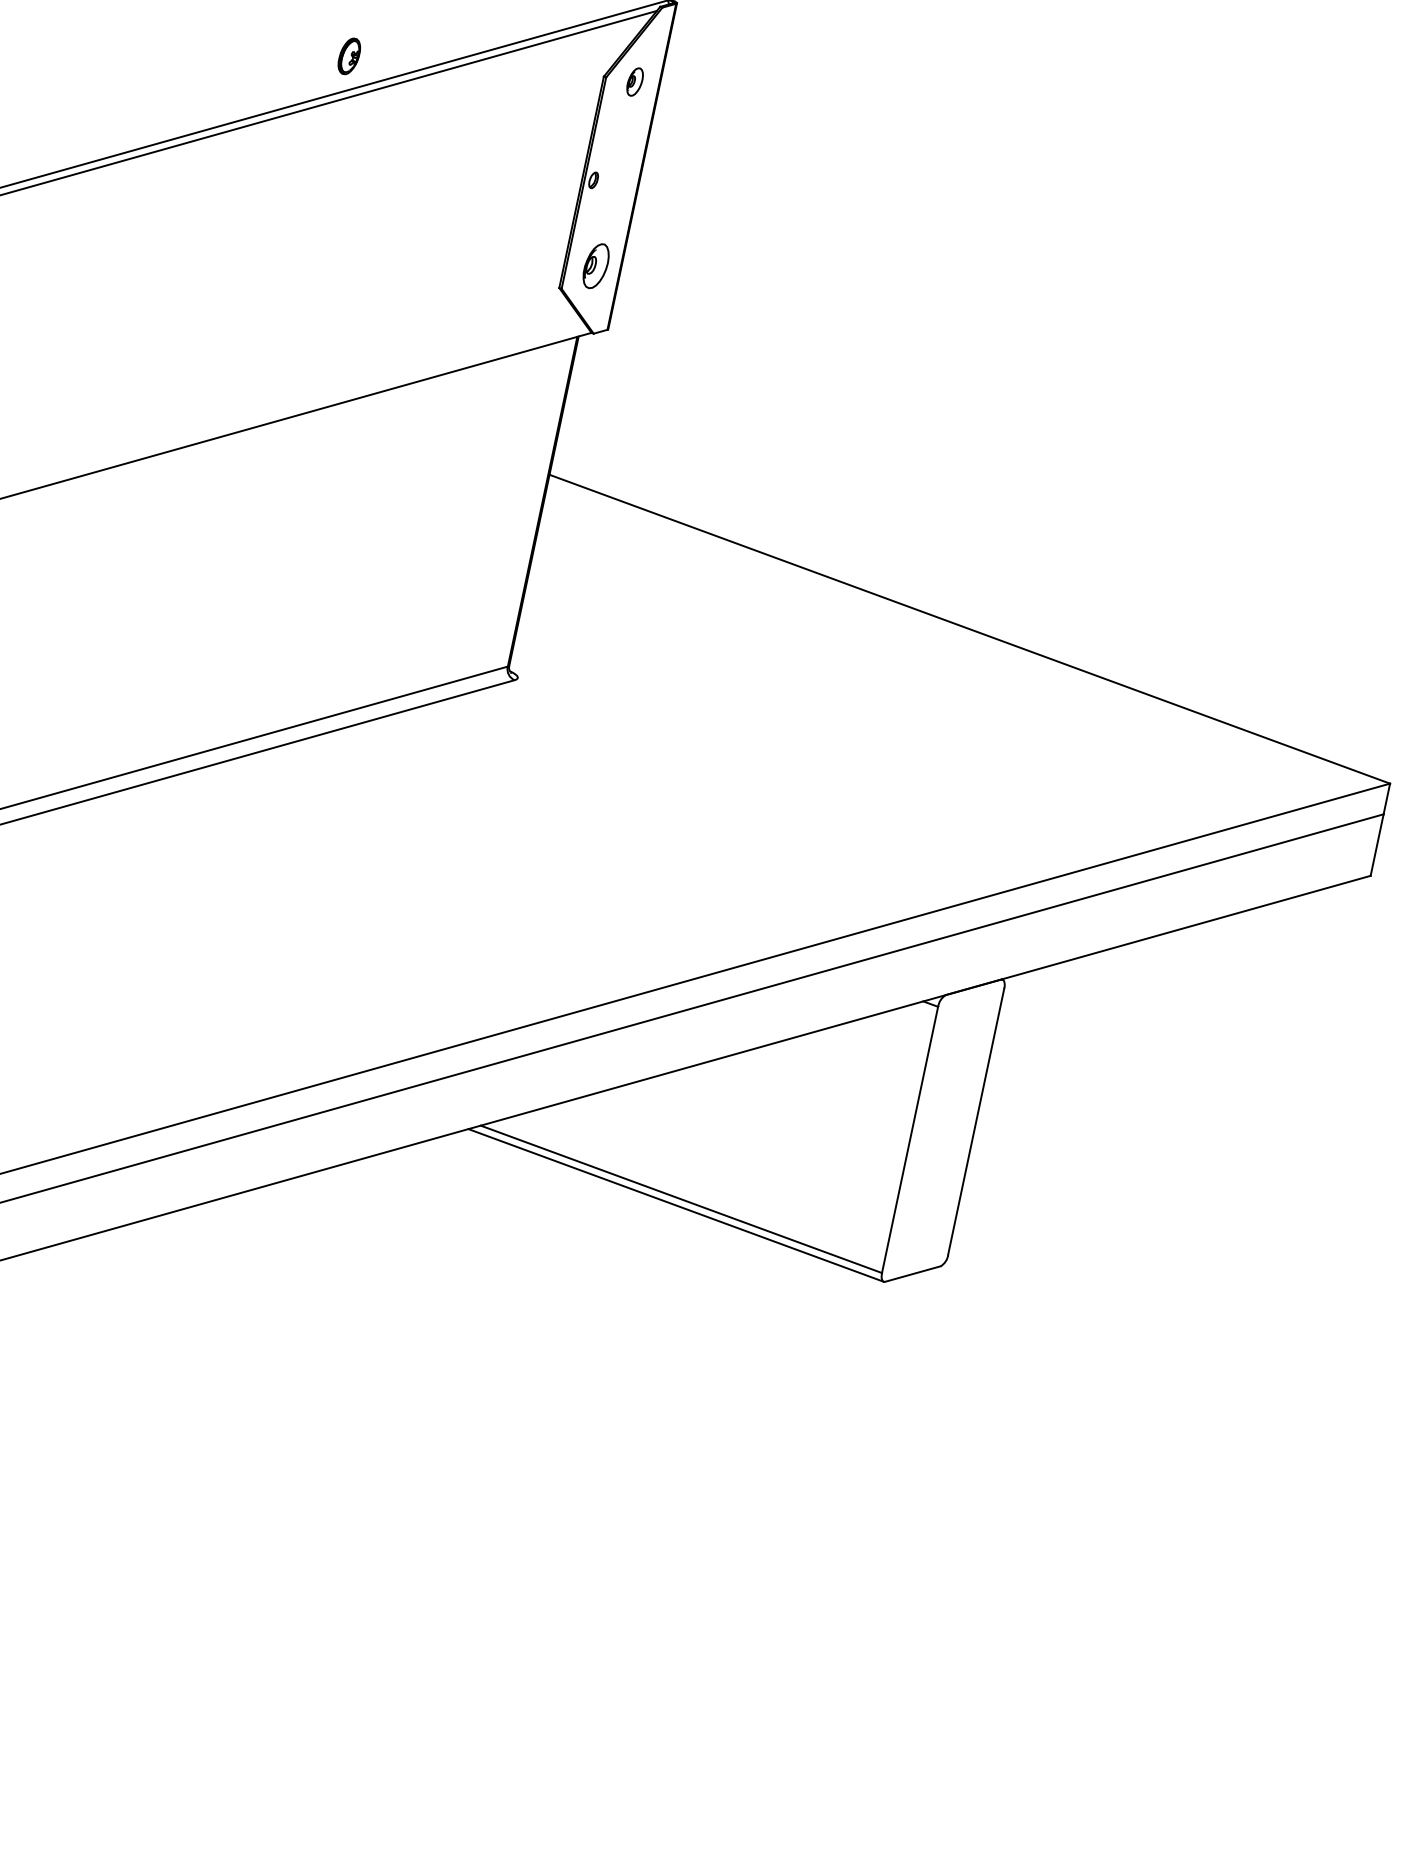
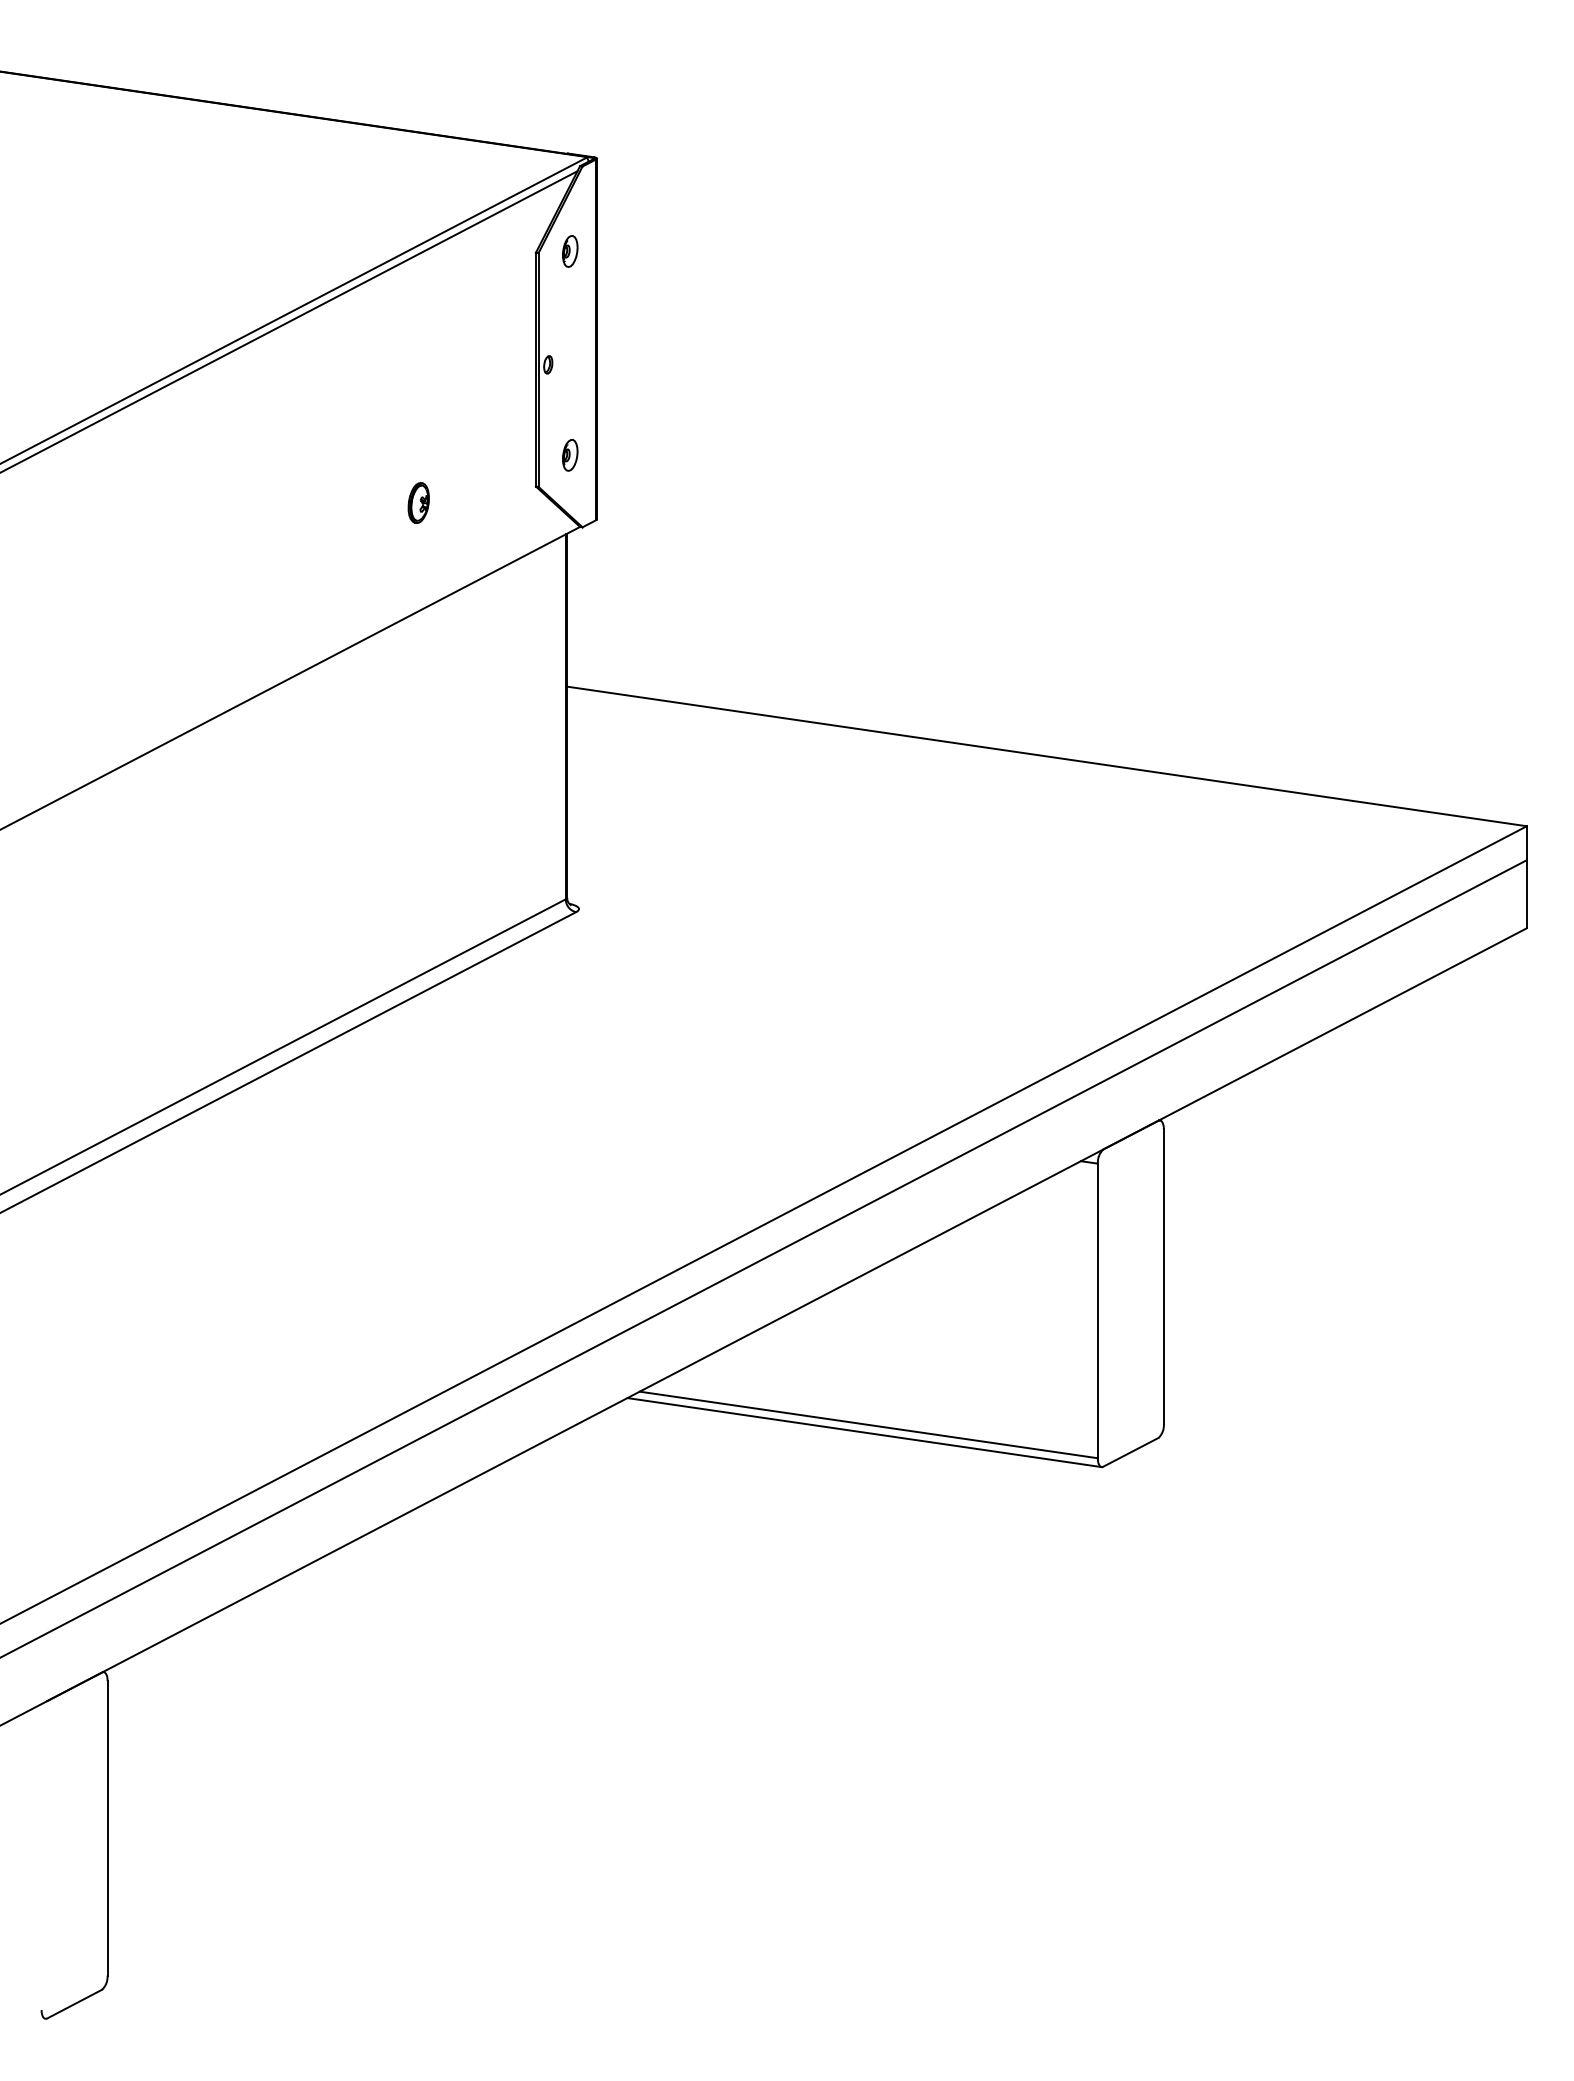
part: (349, 55) -> (418, 502), moved
part: (596, 266) -> (570, 455), size x0.62

